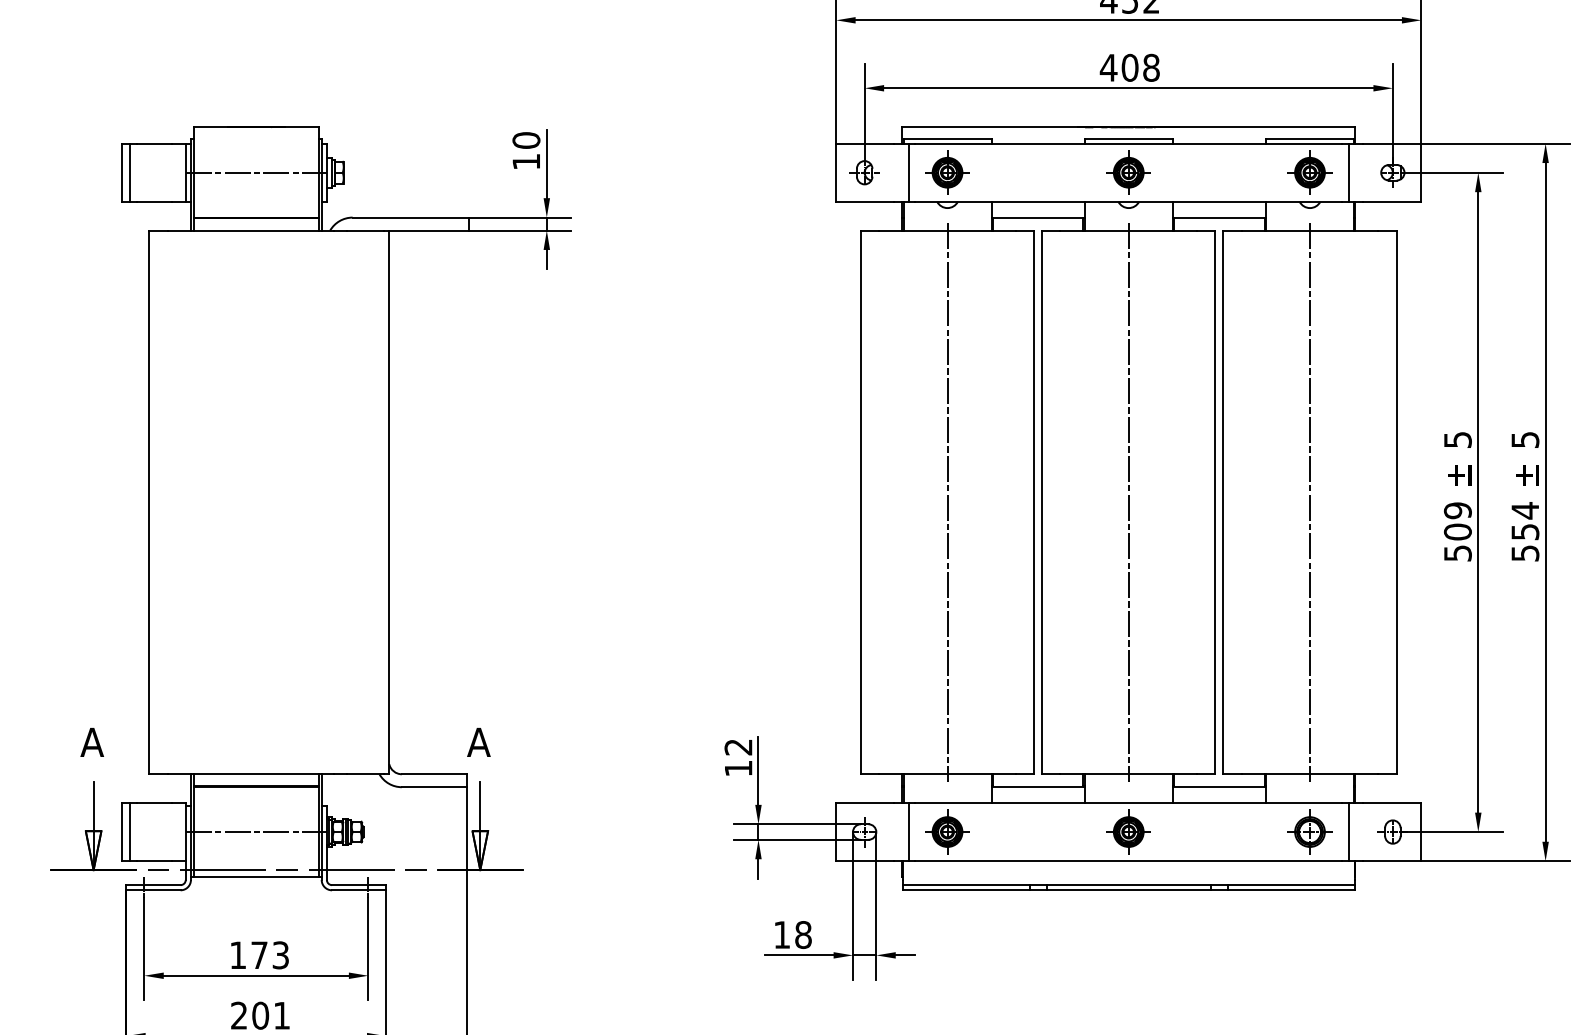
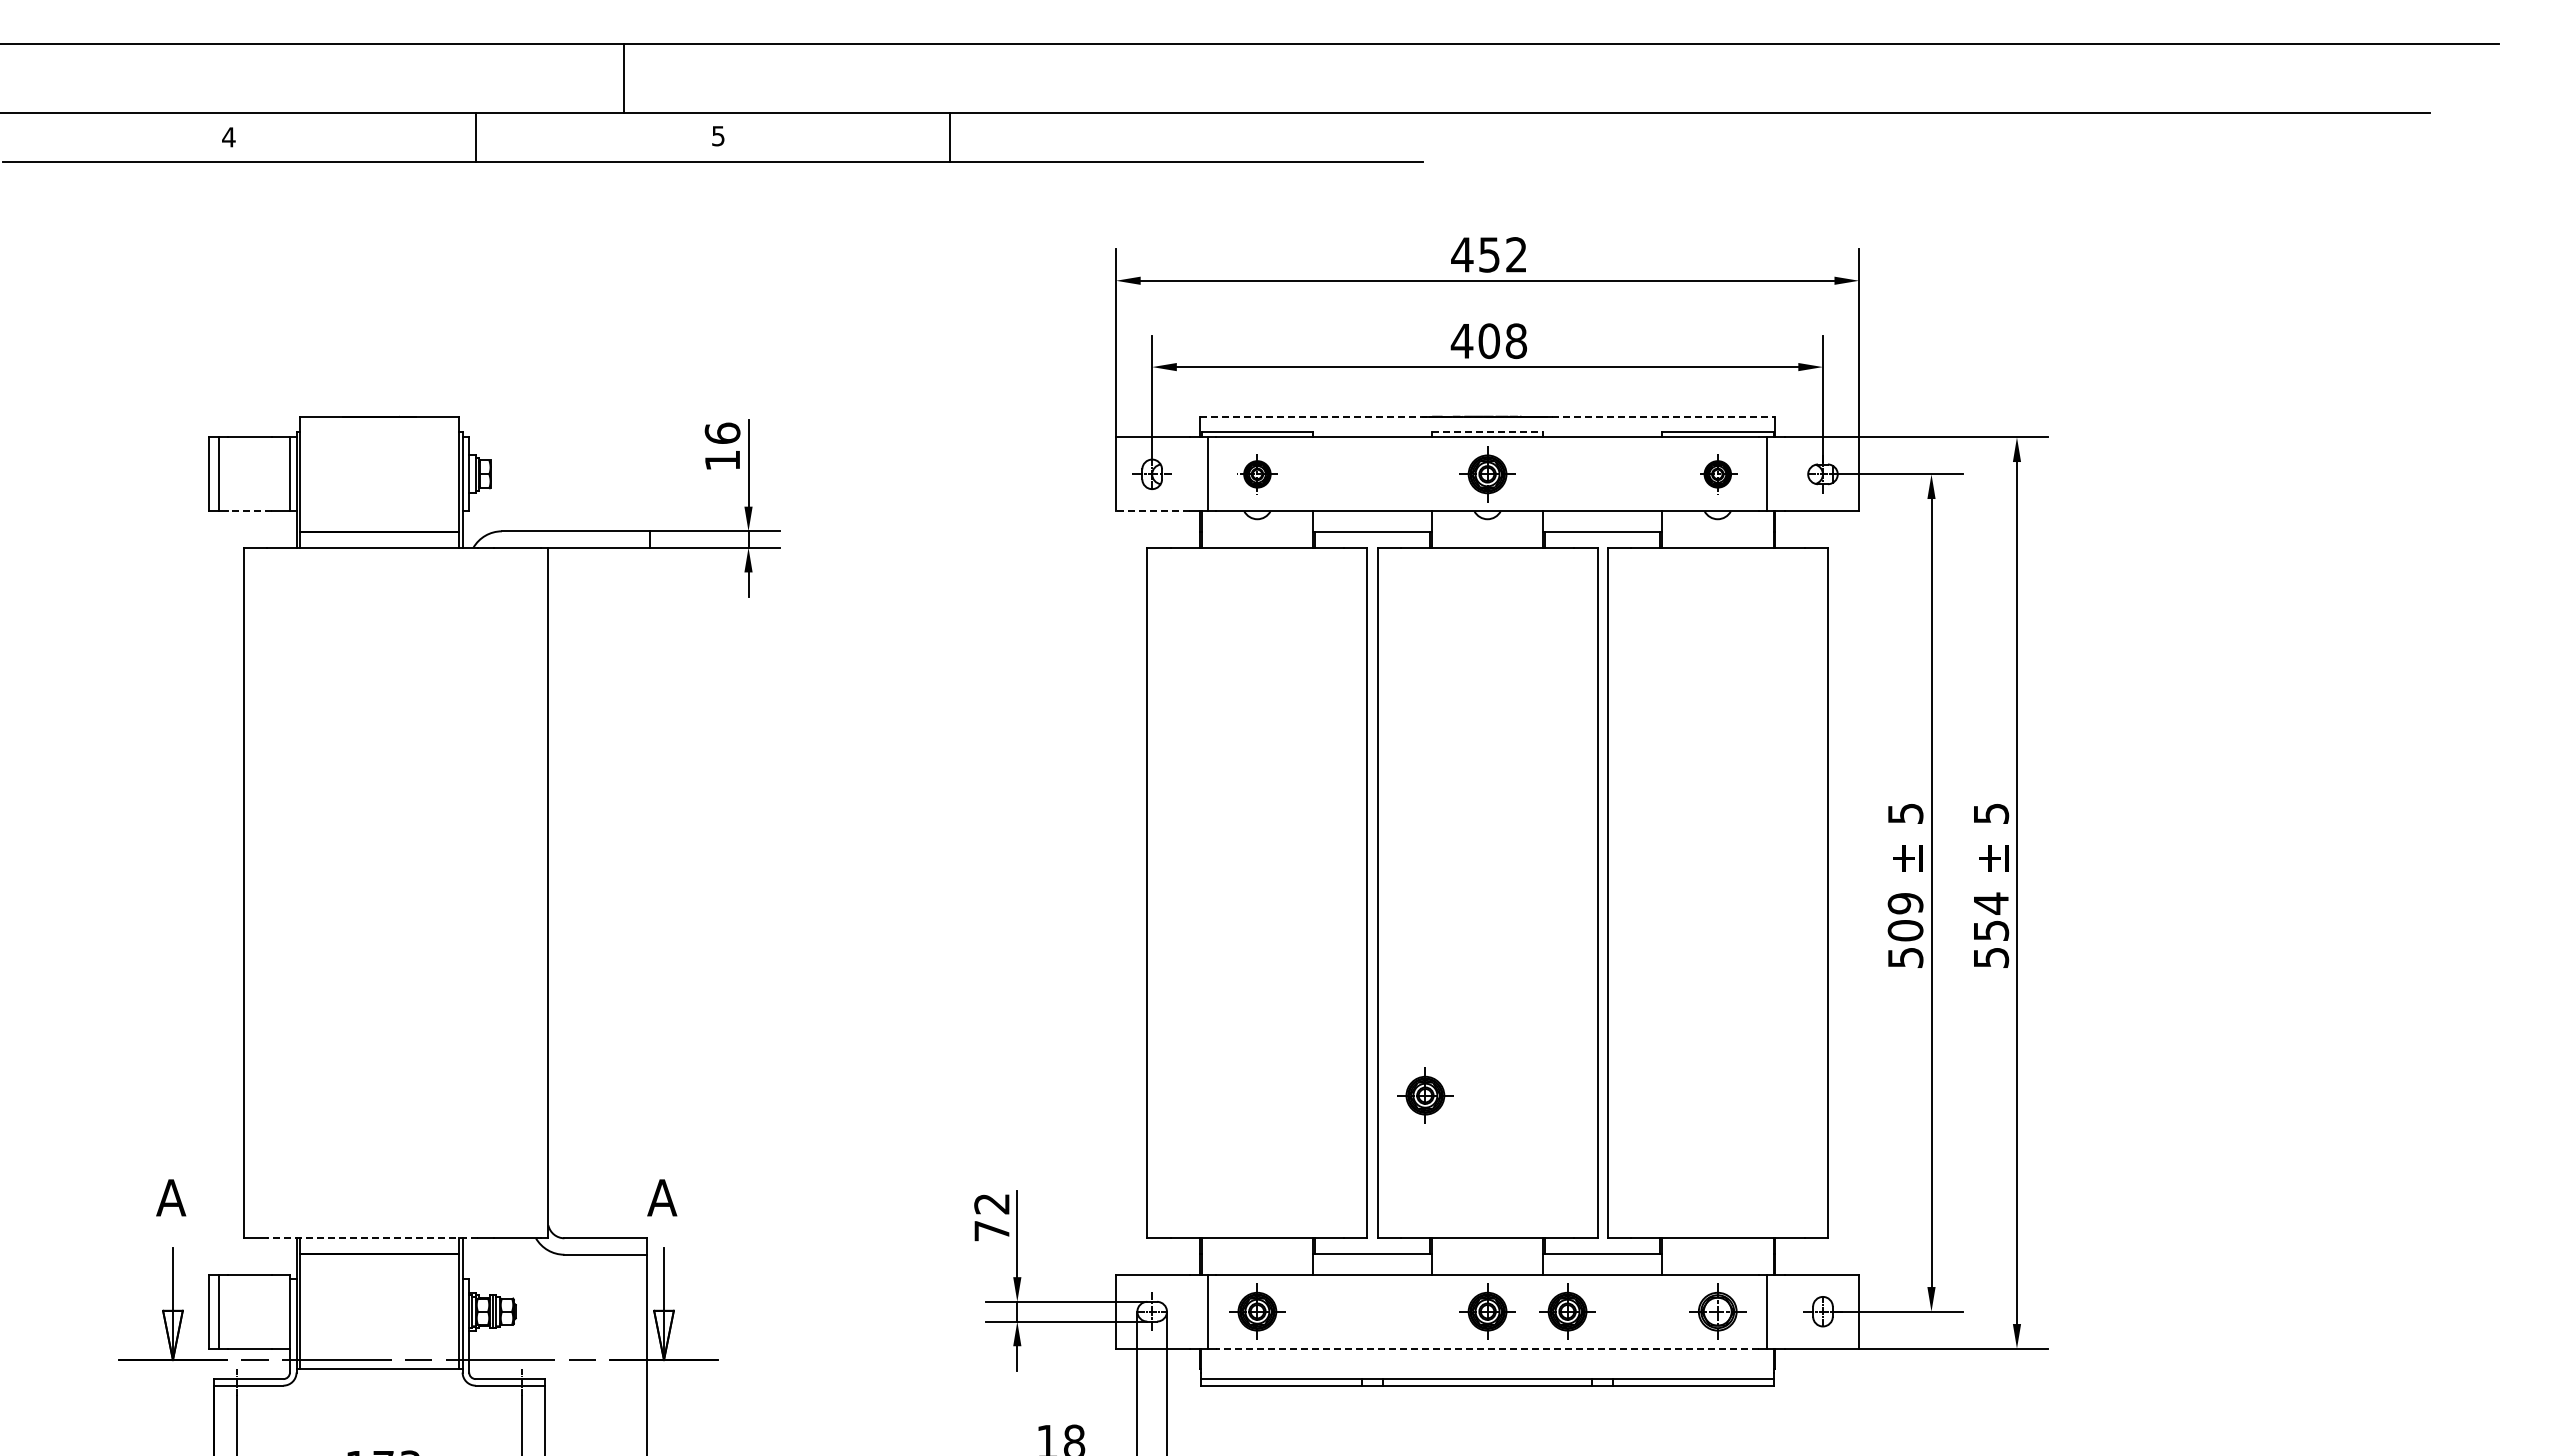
line: (1128, 127) -> (1487, 416), solid -> dashed
line: (1128, 139) -> (1487, 432), solid -> dashed
text: (526, 140) -> (722, 433), 10 -> 16
line: (256, 172) -> (379, 474), removed
part: (947, 172) -> (1257, 474), size x0.7
part: (1309, 172) -> (1717, 474), size x0.7
line: (153, 201) -> (249, 511), solid -> dashed
line: (865, 201) -> (1153, 511), solid -> dashed
line: (947, 501) -> (1257, 892), removed
line: (1128, 501) -> (1487, 892), removed
line: (1309, 501) -> (1717, 892), removed
part: (1079, 661) -> (1425, 1095), added
text: (738, 768) -> (991, 1231), 12 -> 72
line: (250, 774) -> (372, 1238), solid -> dashed
line: (256, 831) -> (379, 1311), removed
part: (1191, 831) -> (1567, 1311), added
line: (1128, 861) -> (1487, 1348), solid -> dashed

